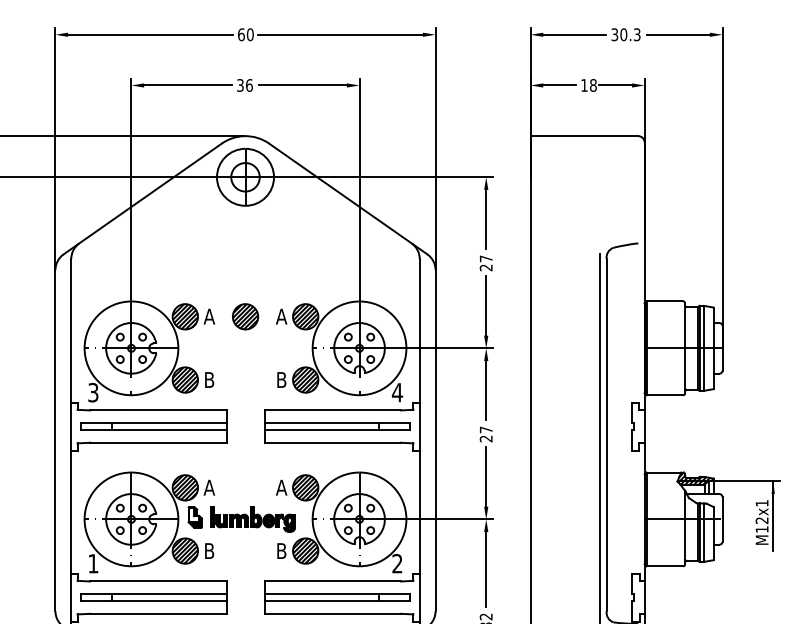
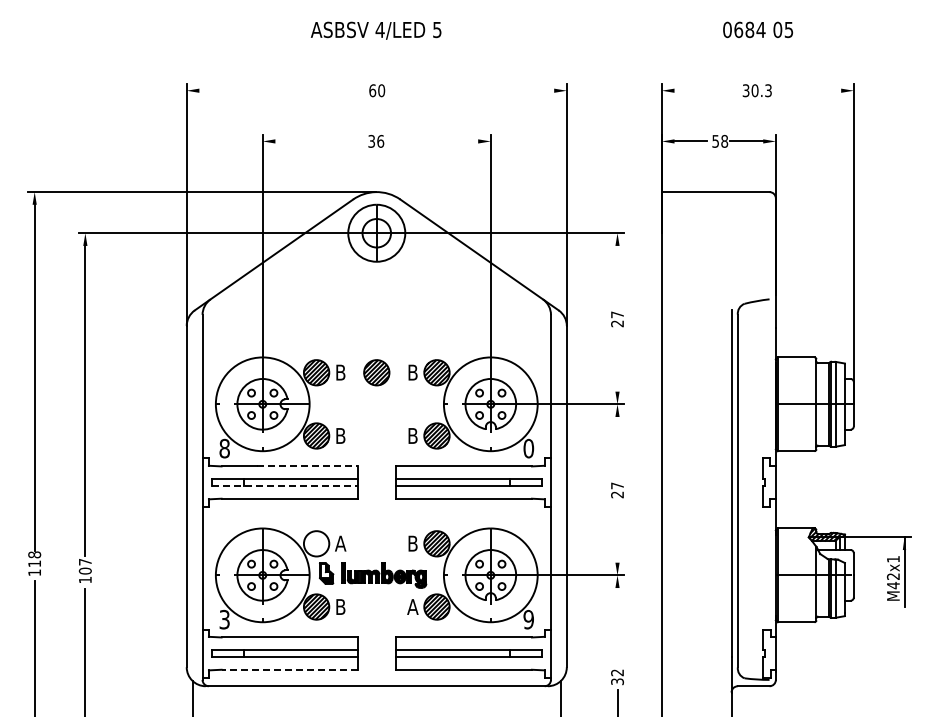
line: (150, 34) -> (281, 90), removed
line: (340, 34) -> (471, 90), removed
line: (574, 34) -> (705, 90), removed
line: (678, 34) -> (809, 90), removed
line: (188, 85) -> (319, 141), removed
line: (303, 85) -> (434, 141), removed
text: (584, 85) -> (715, 141), 18 -> 58
line: (486, 219) -> (617, 275), removed
line: (486, 305) -> (617, 361), removed
text: (209, 316) -> (340, 372), A -> B
text: (281, 316) -> (412, 372), A -> B
line: (486, 390) -> (617, 446), removed
text: (93, 392) -> (224, 448), 3 -> 8
text: (397, 392) -> (528, 448), 4 -> 0
line: (176, 410) -> (307, 466), solid -> dashed
line: (153, 429) -> (284, 485), solid -> dashed
line: (486, 476) -> (617, 532), removed
hatch: (185, 487) -> (316, 543), removed
text: (281, 487) -> (412, 543), A -> B
text: (762, 529) -> (893, 585), M12x1 -> M42x1
text: (281, 550) -> (412, 606), B -> A
text: (93, 563) -> (224, 619), 1 -> 3
text: (397, 563) -> (528, 619), 2 -> 9
line: (486, 569) -> (617, 625), removed
line: (158, 613) -> (289, 669), solid -> dashed

